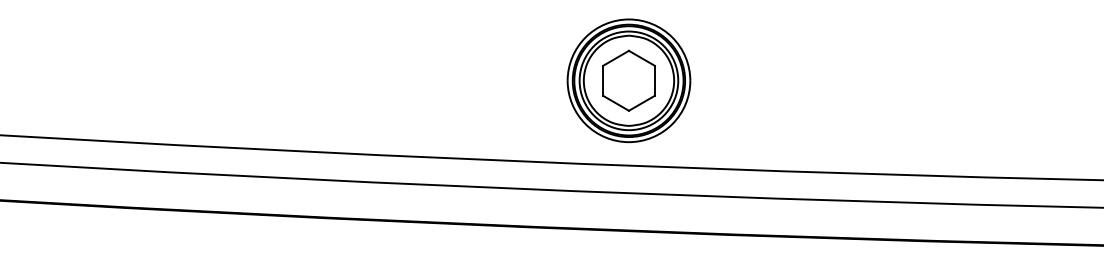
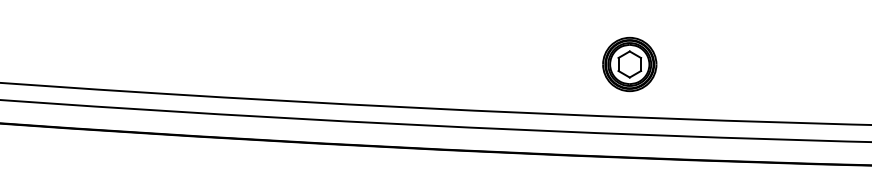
part: (628, 80) -> (629, 64), size x0.7

